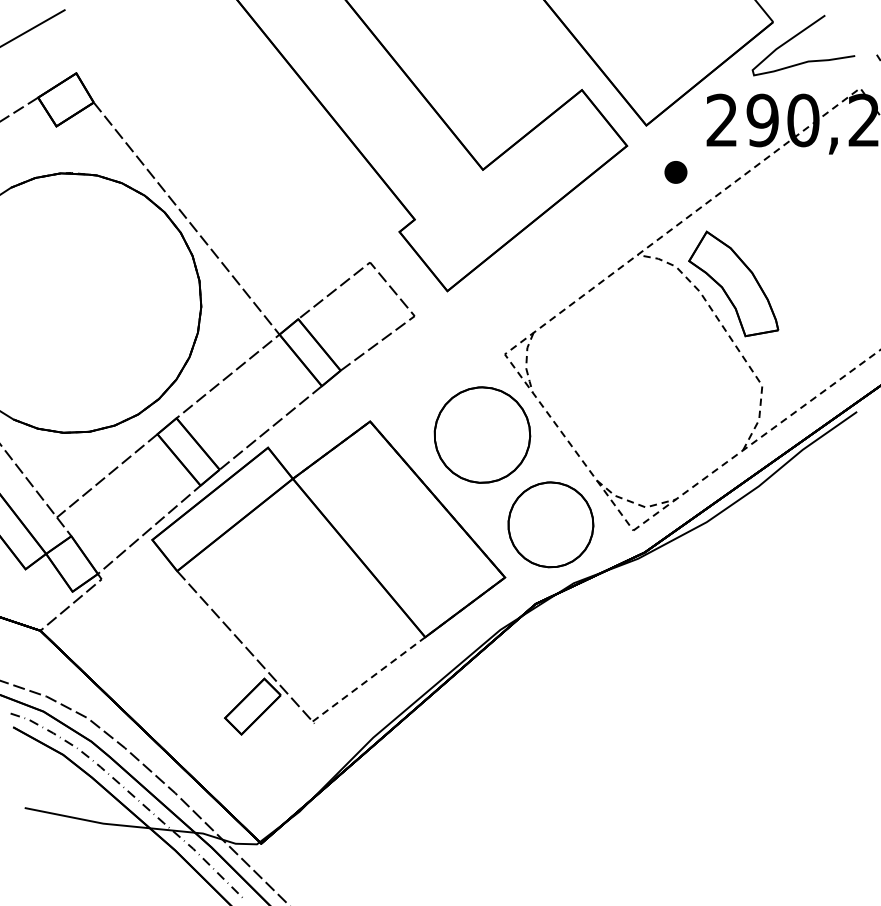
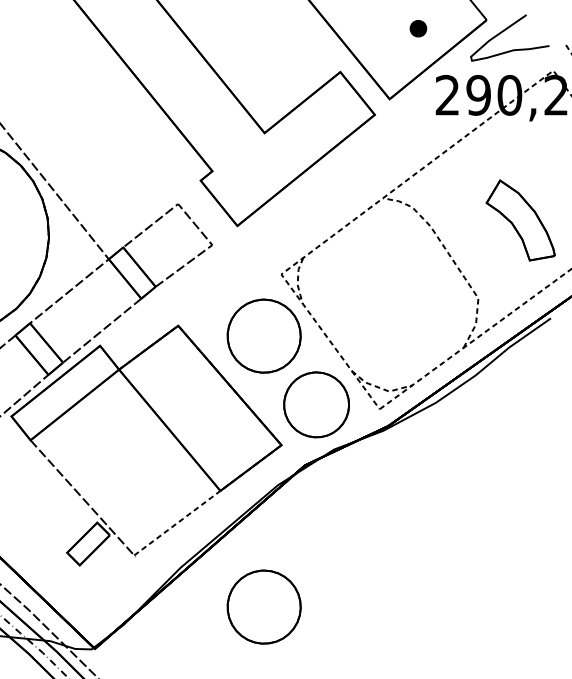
part: (675, 172) -> (418, 28), moved
part: (733, 283) -> (520, 220), moved
part: (482, 788) -> (264, 606), added

